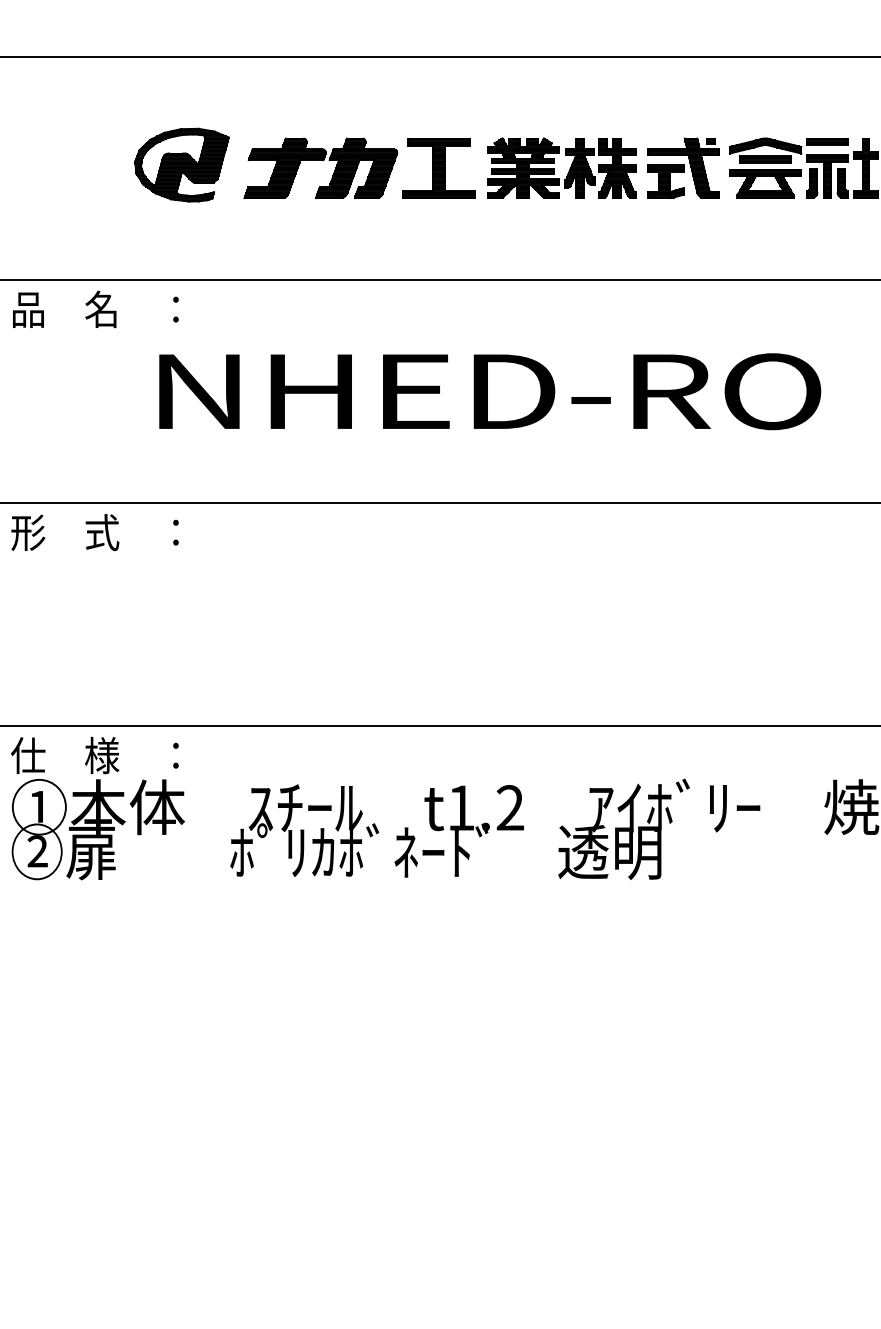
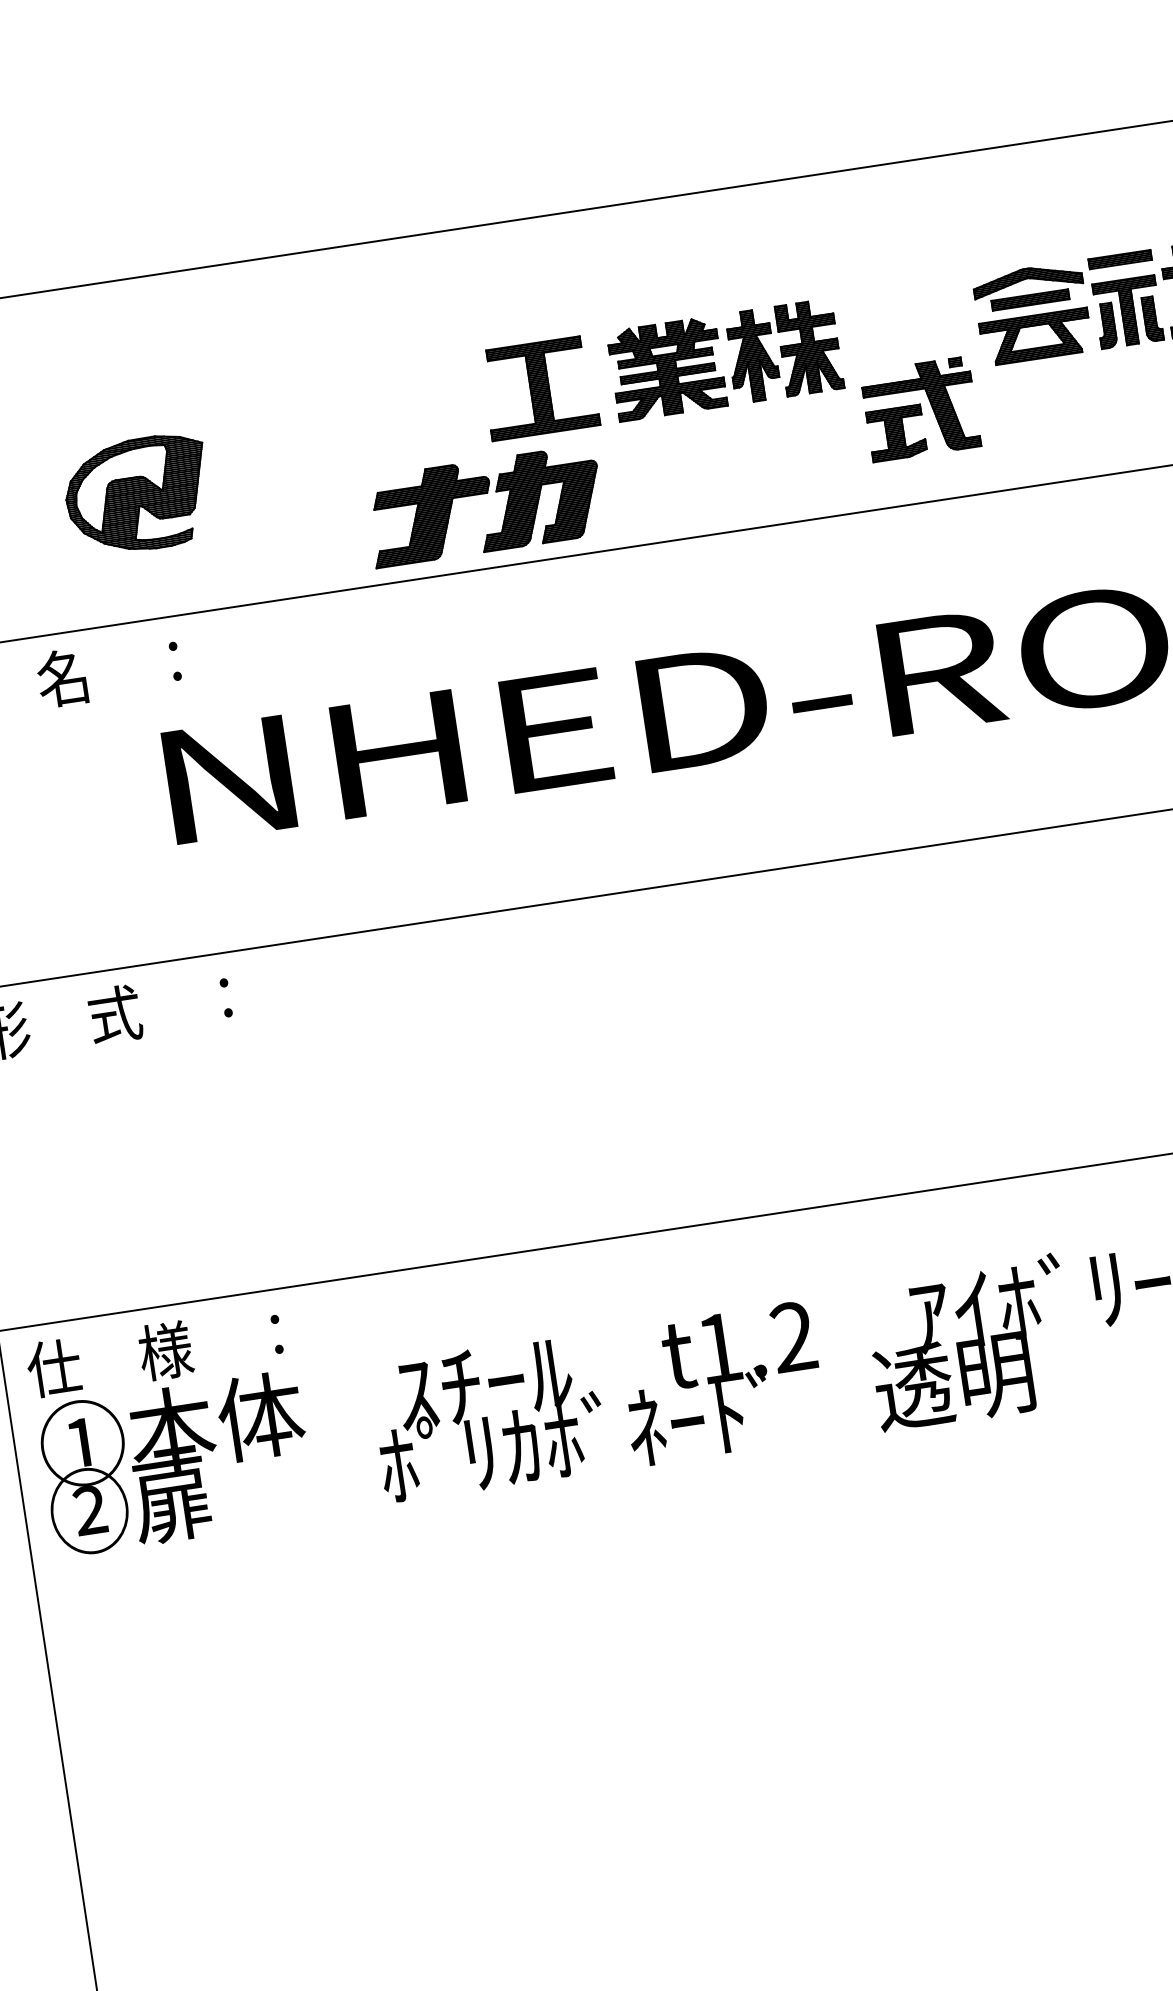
part: (320, 160) -> (482, 494), moved
part: (181, 164) -> (136, 494), moved
part: (683, 167) -> (920, 408), moved

